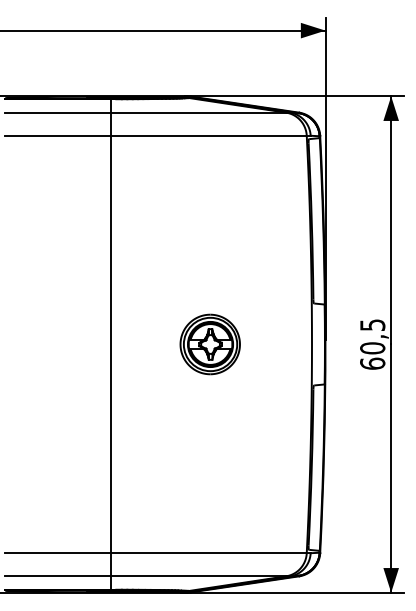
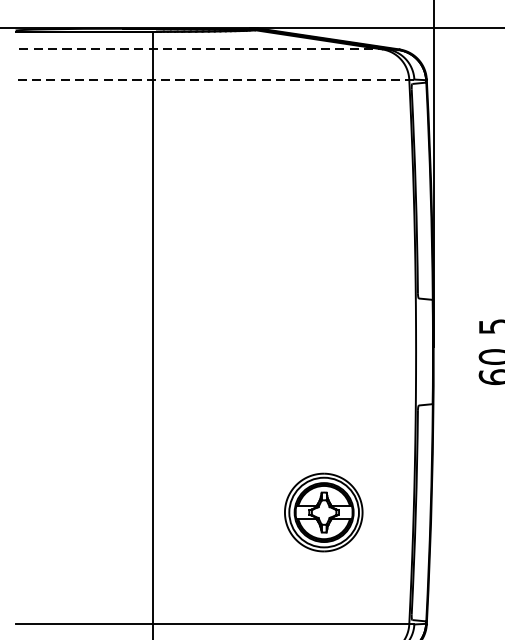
line: (147, 112) -> (201, 49), solid -> dashed
line: (157, 135) -> (214, 79), solid -> dashed
part: (209, 344) -> (322, 512), moved

